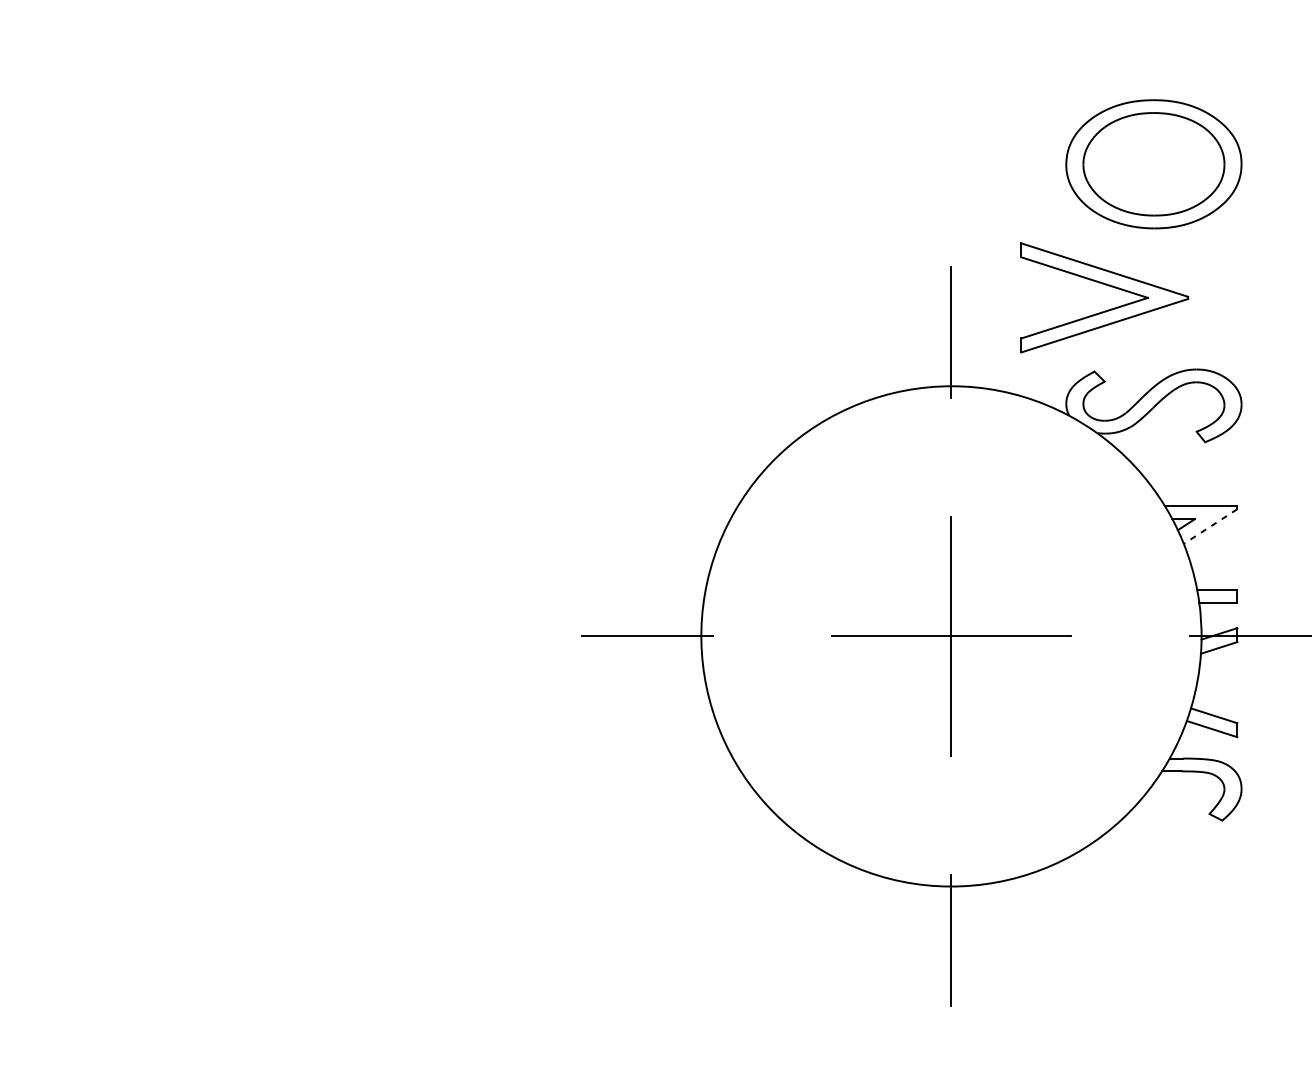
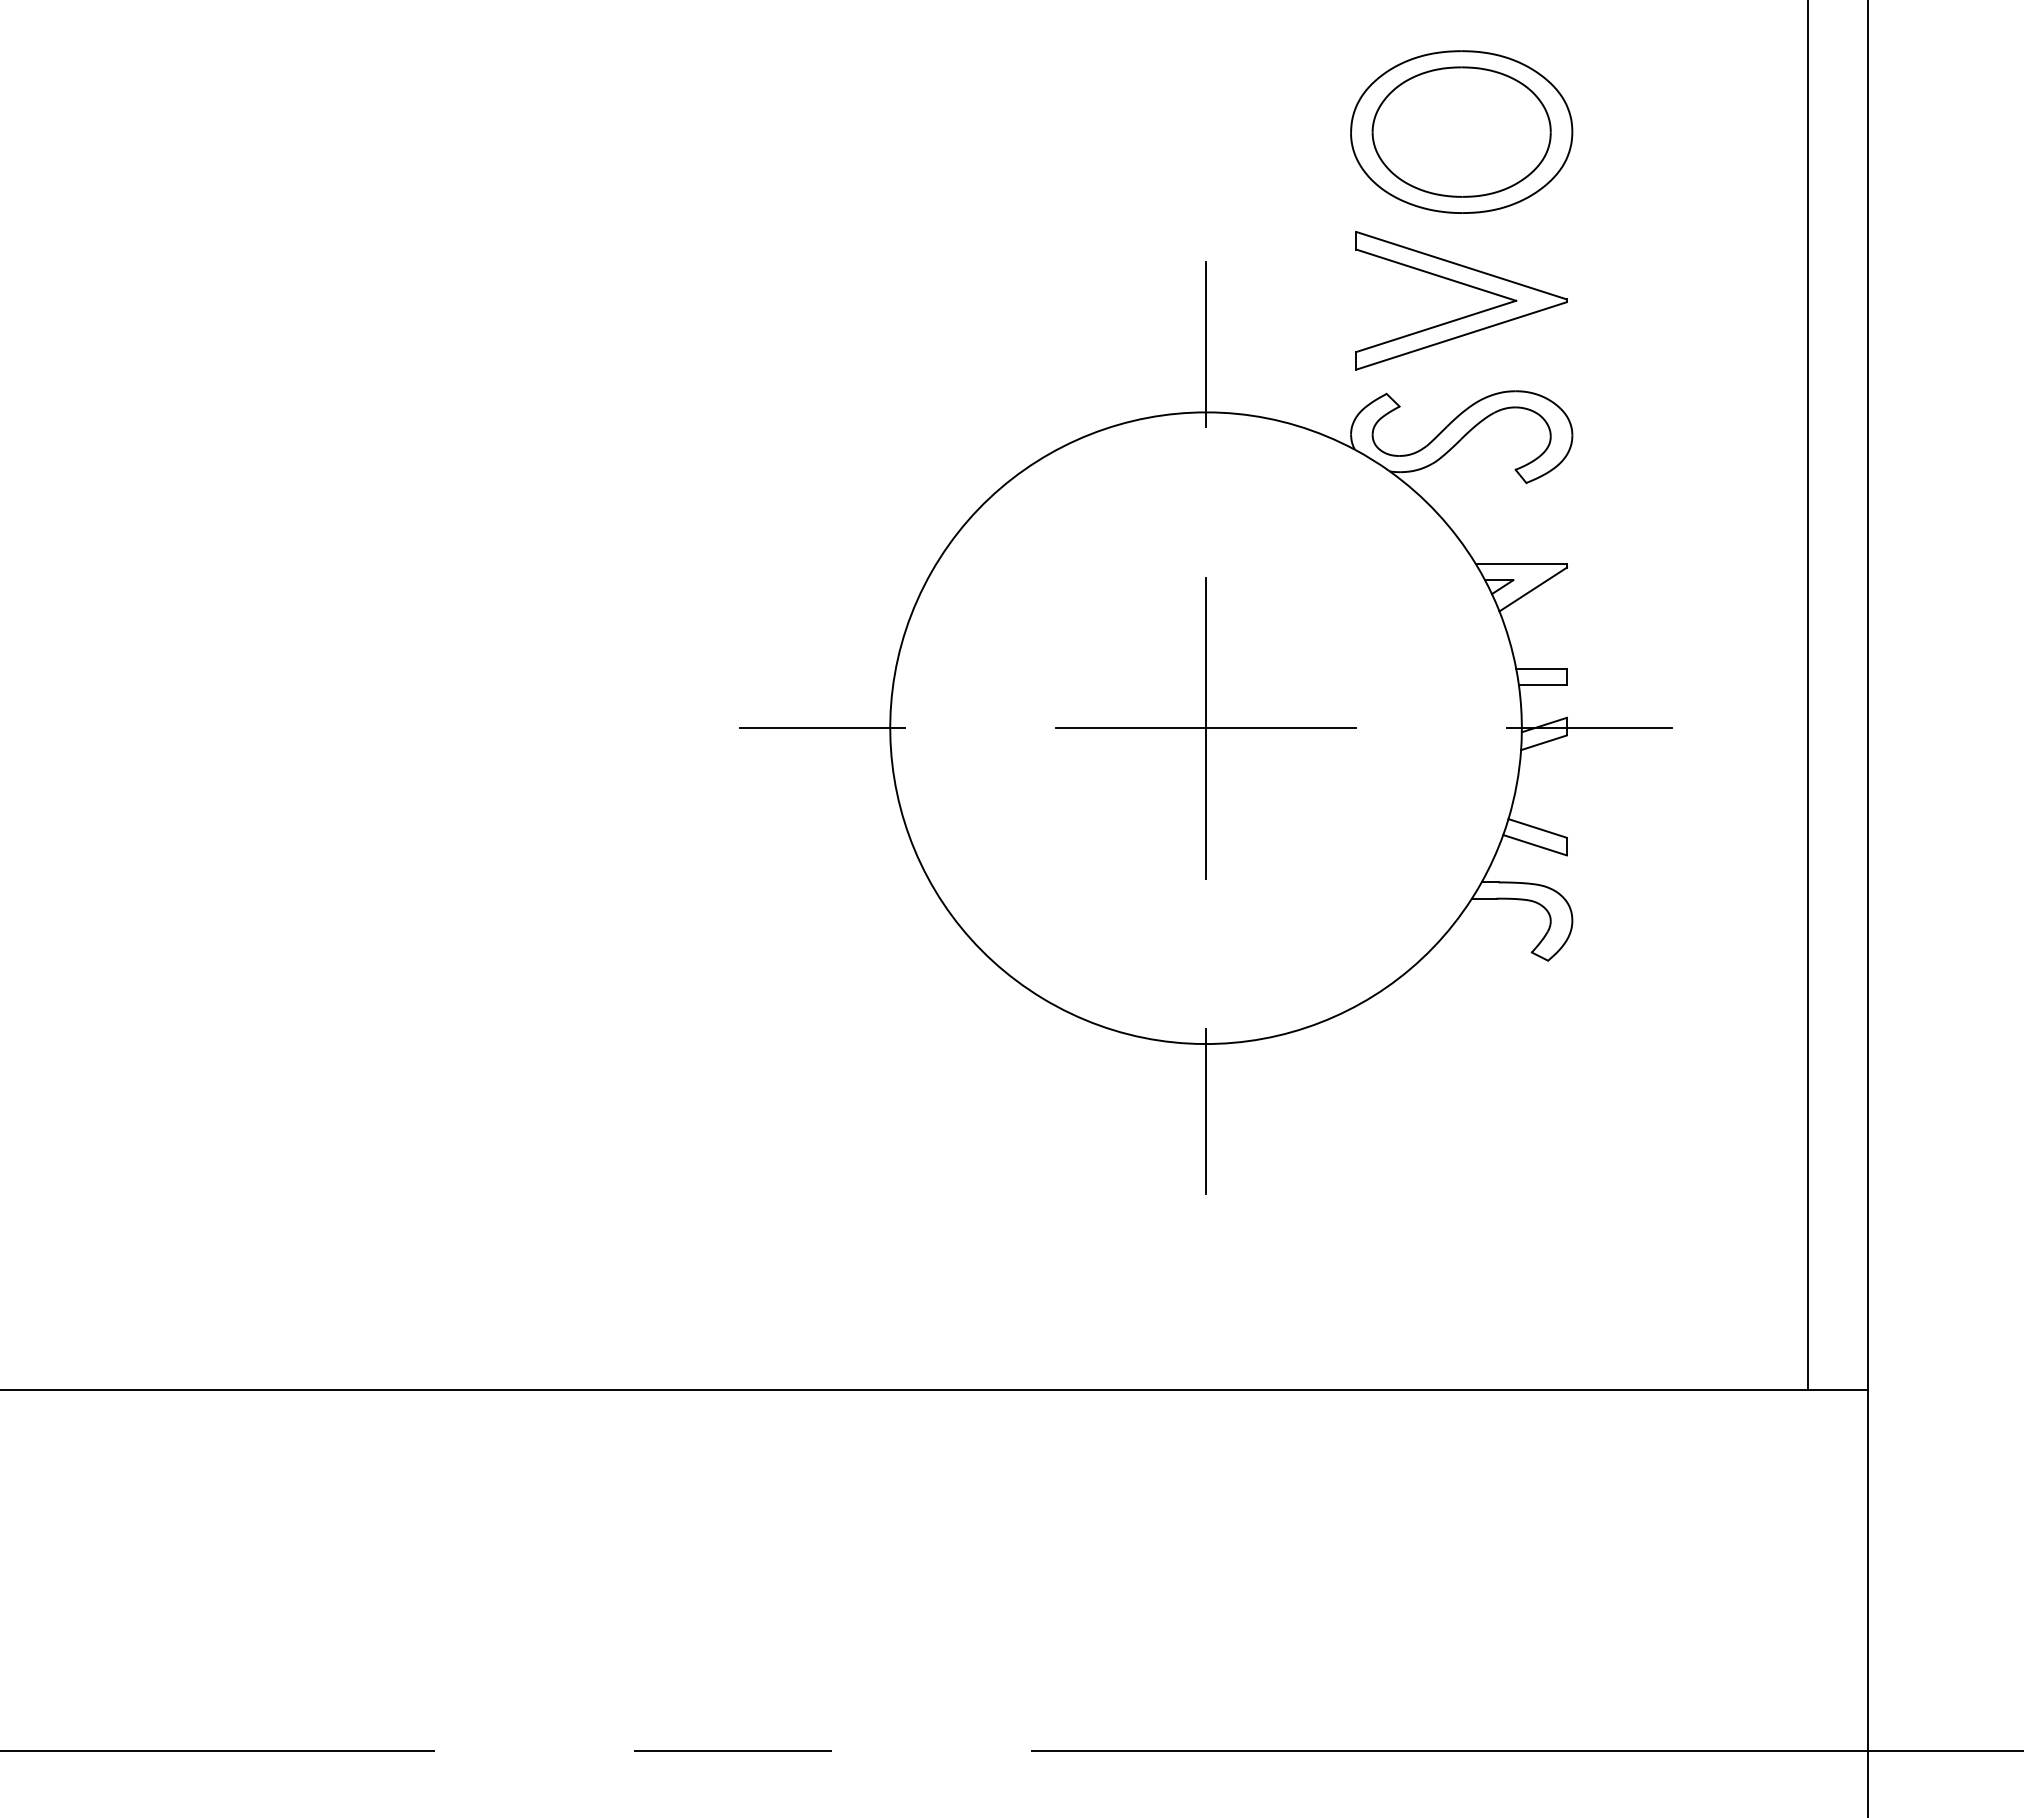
part: (1109, 286) -> (1467, 286), moved
line: (1210, 526) -> (1532, 589), dashed -> solid

